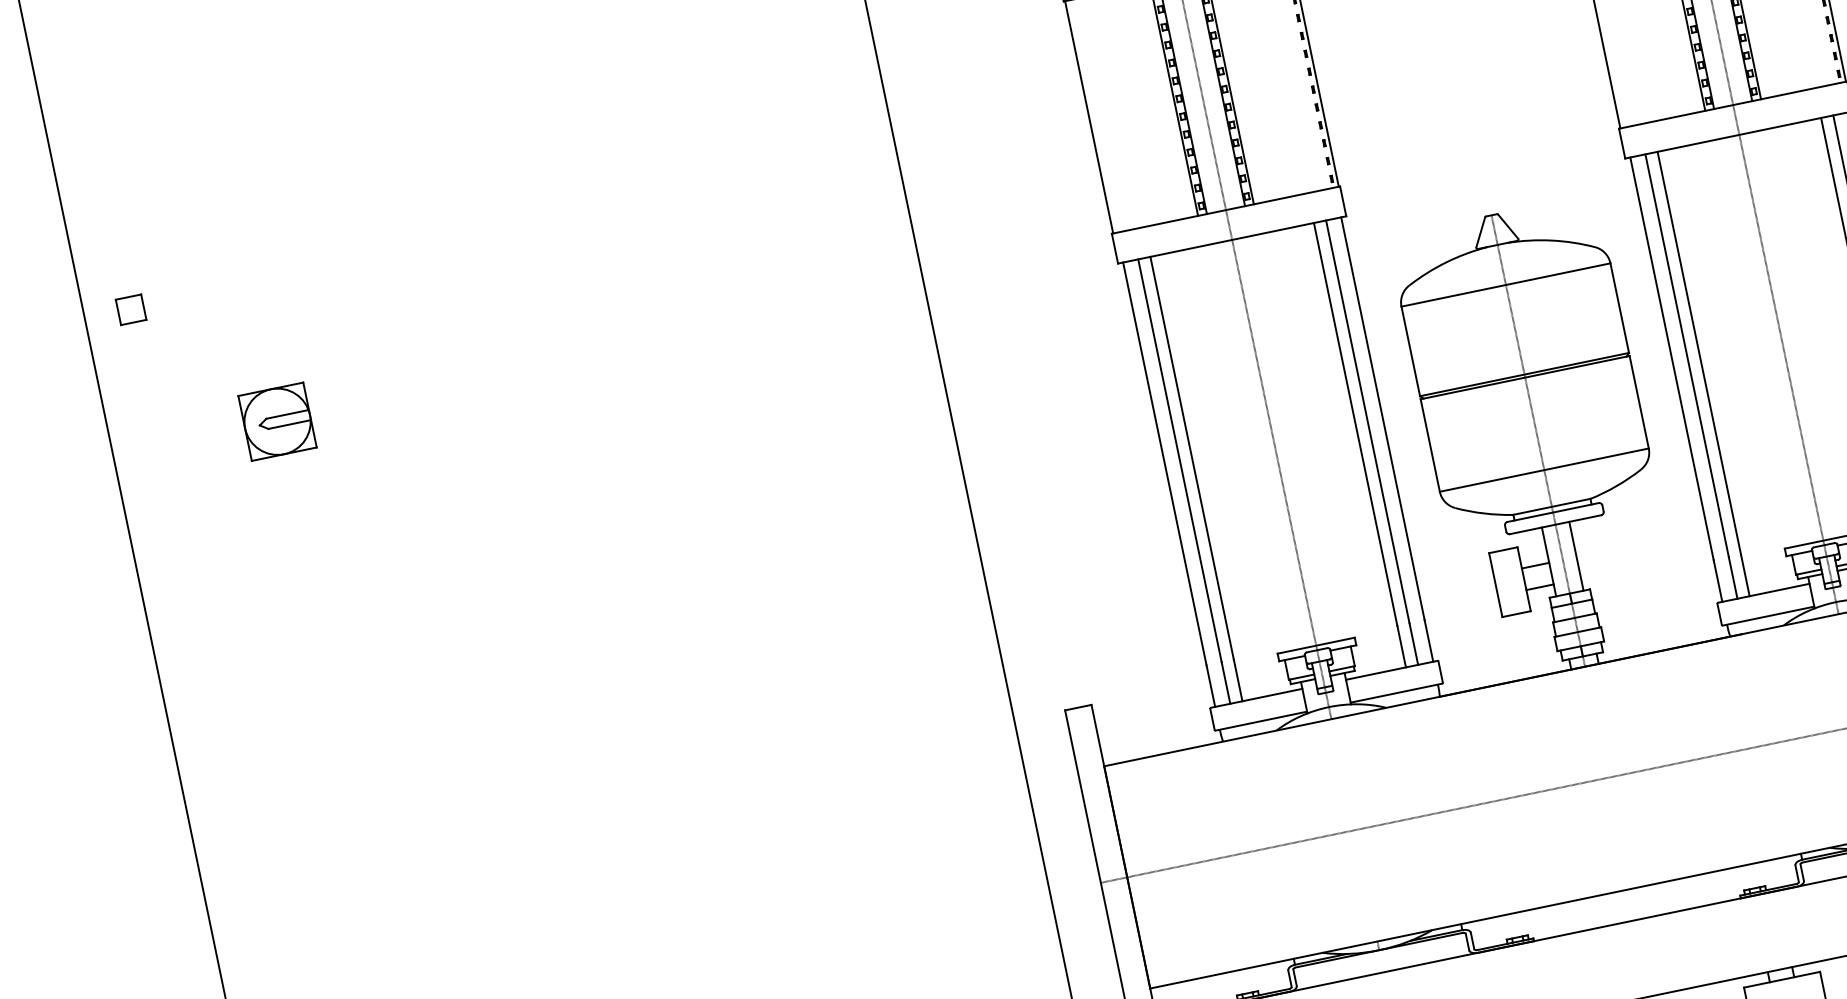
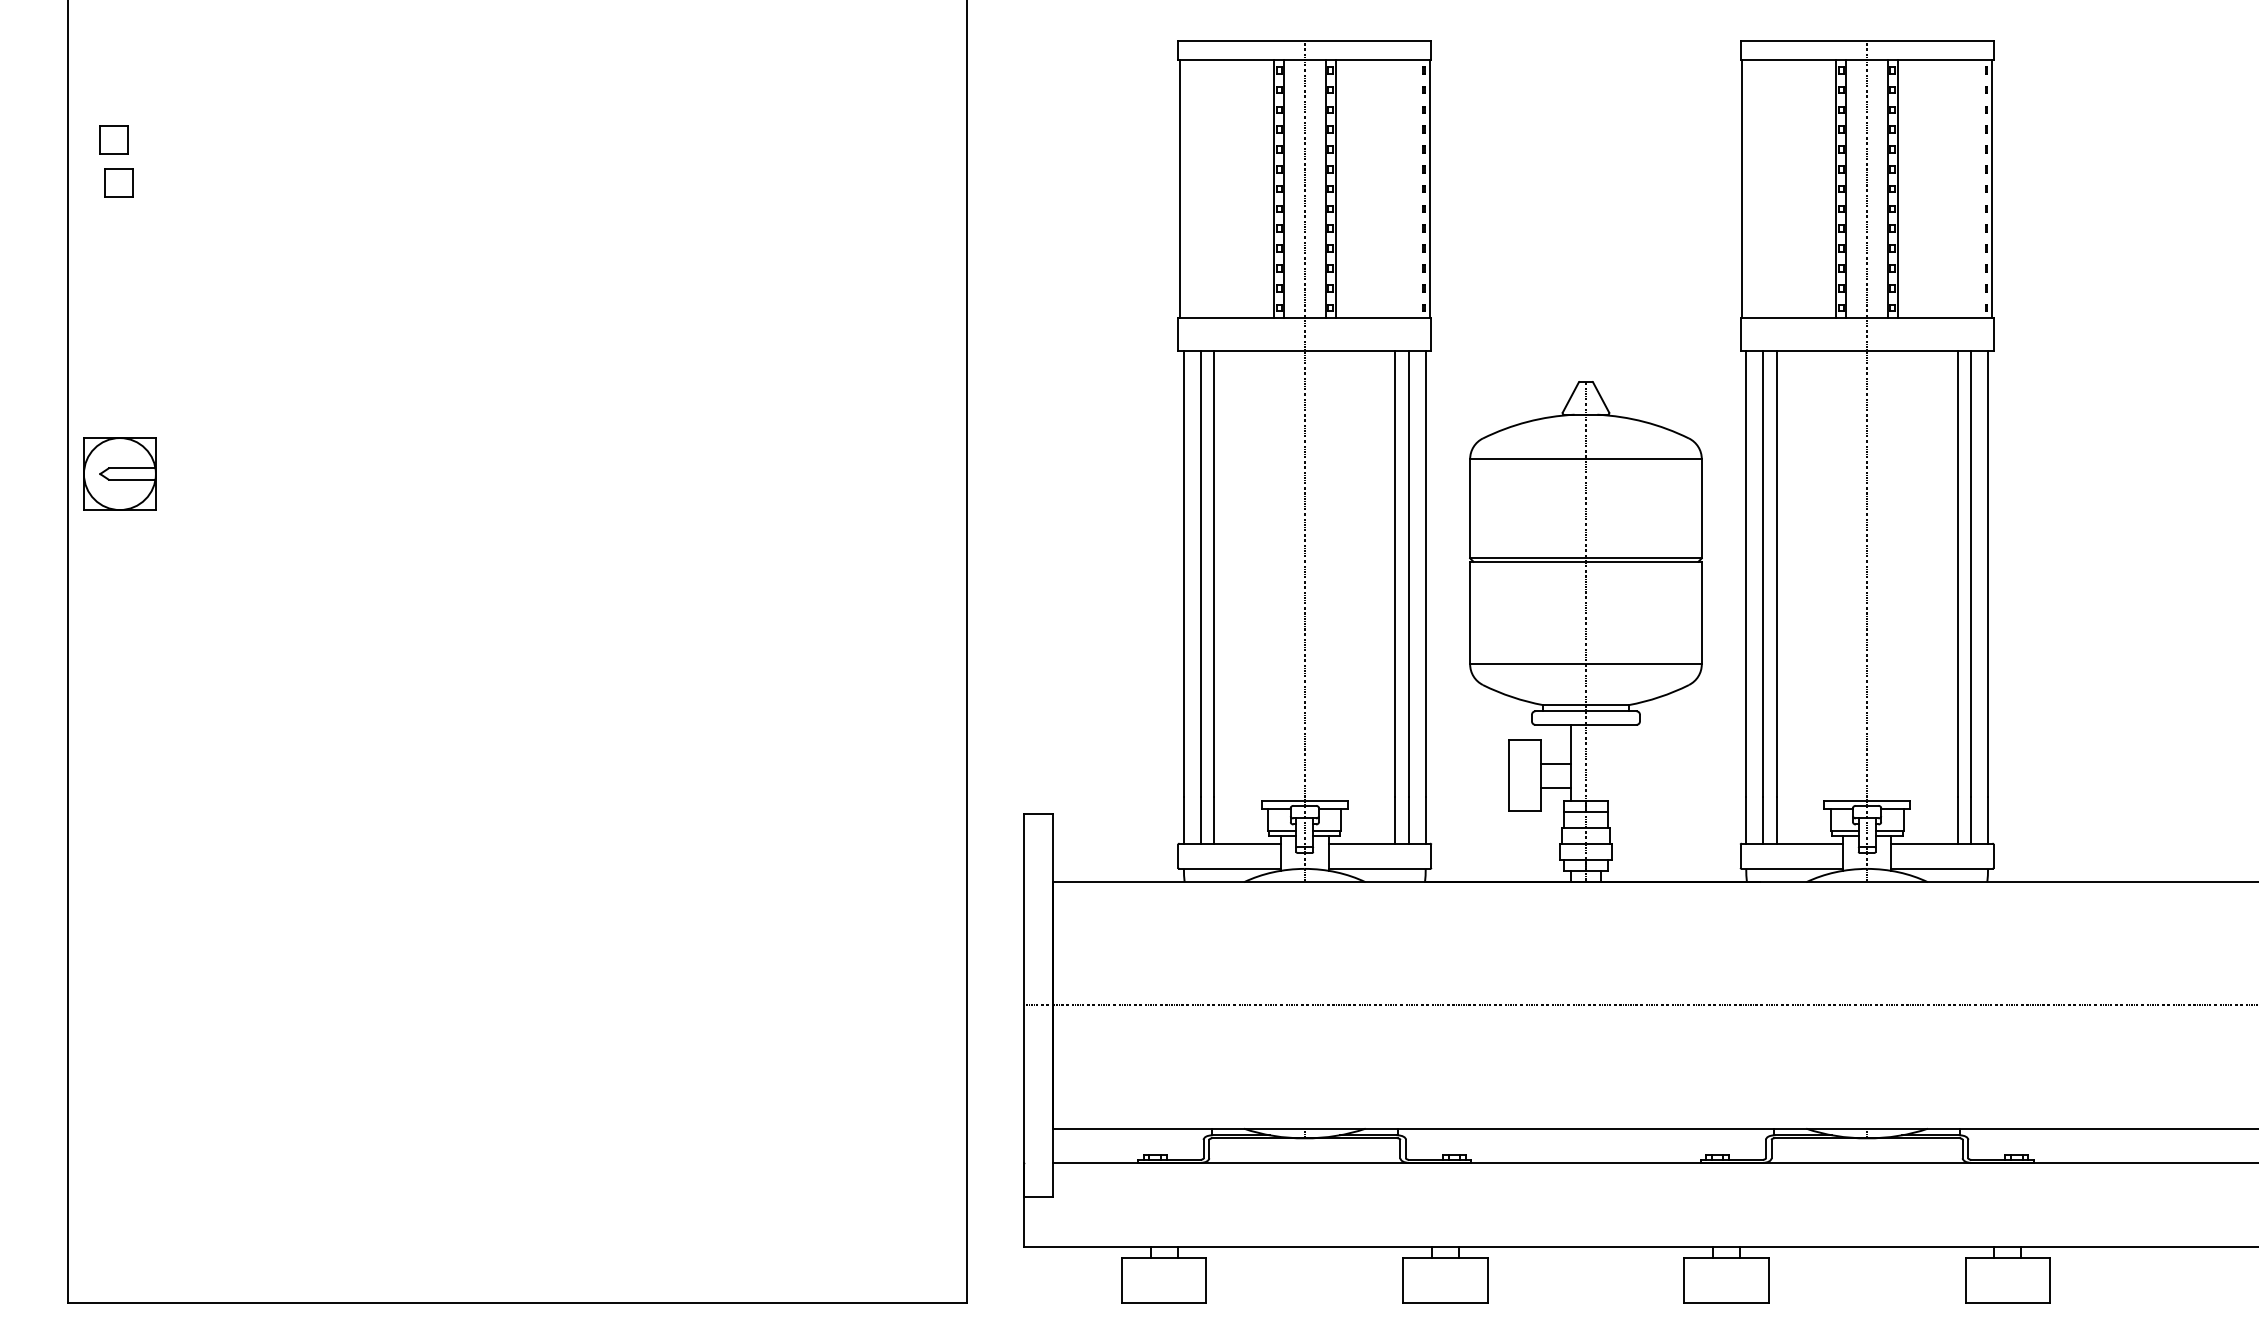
part: (118, 271) -> (113, 139), added
part: (277, 421) -> (119, 473), moved
line: (1576, 555) -> (1601, 762), removed

